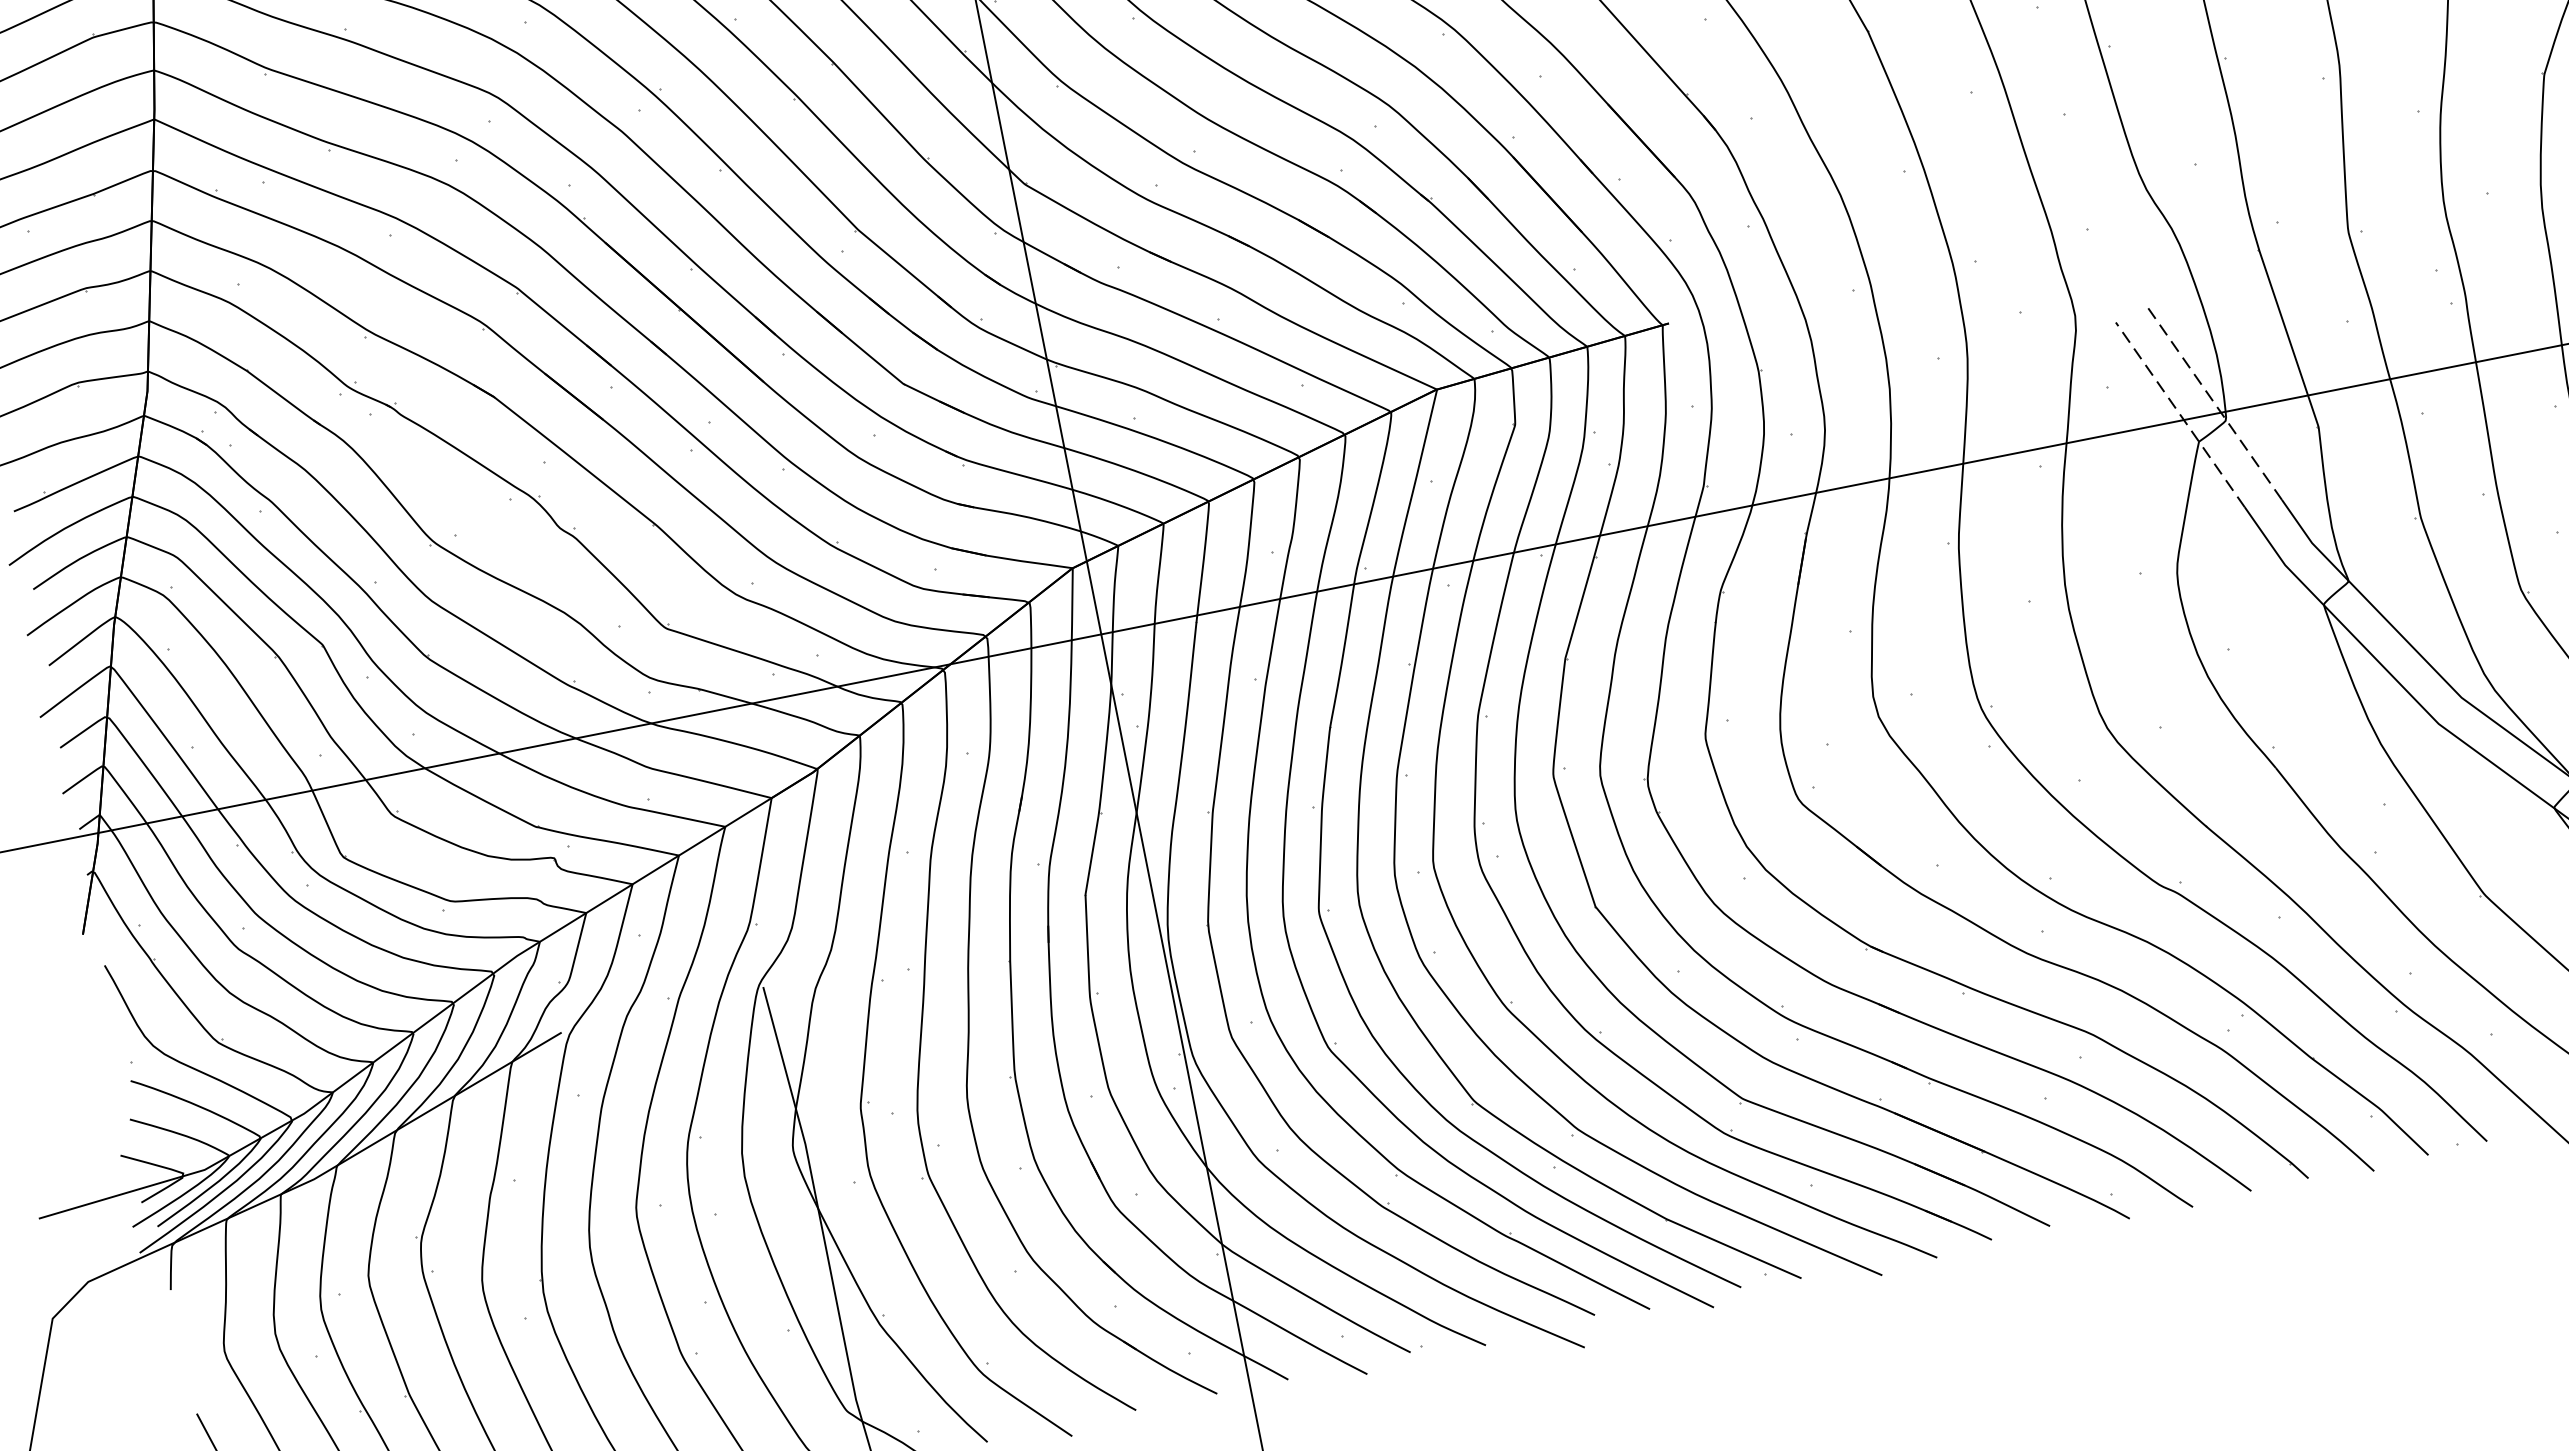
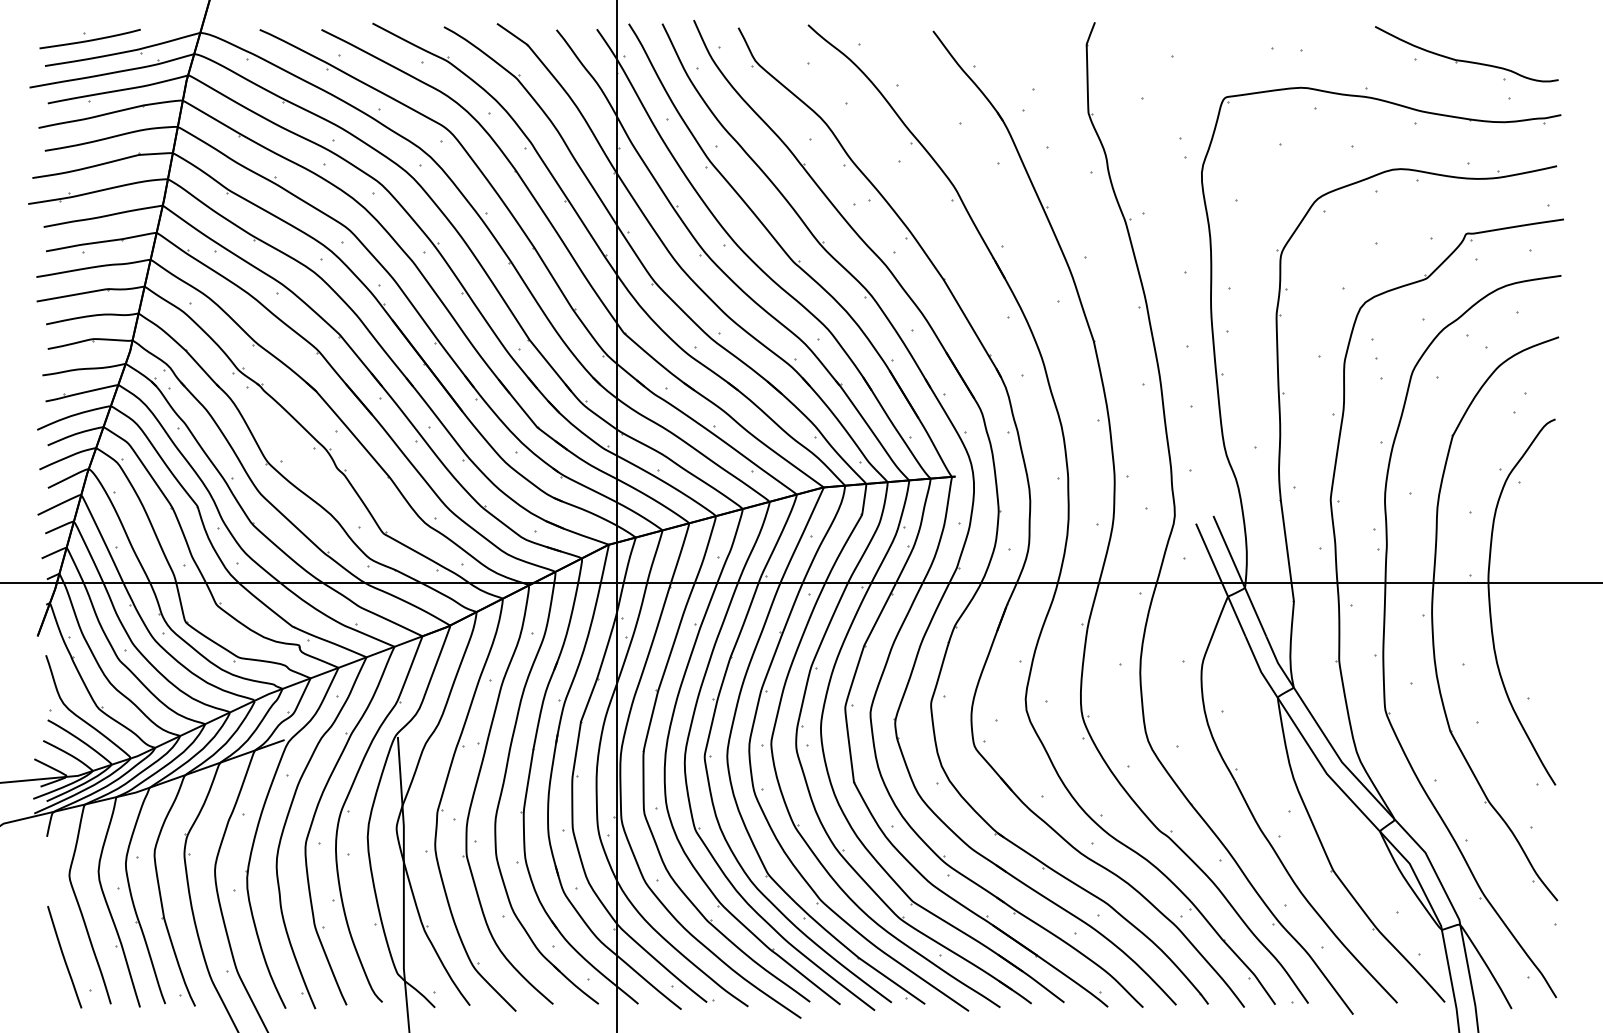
line: (2212, 401) -> (1239, 576), dashed -> solid
line: (2179, 415) -> (1220, 580), dashed -> solid

